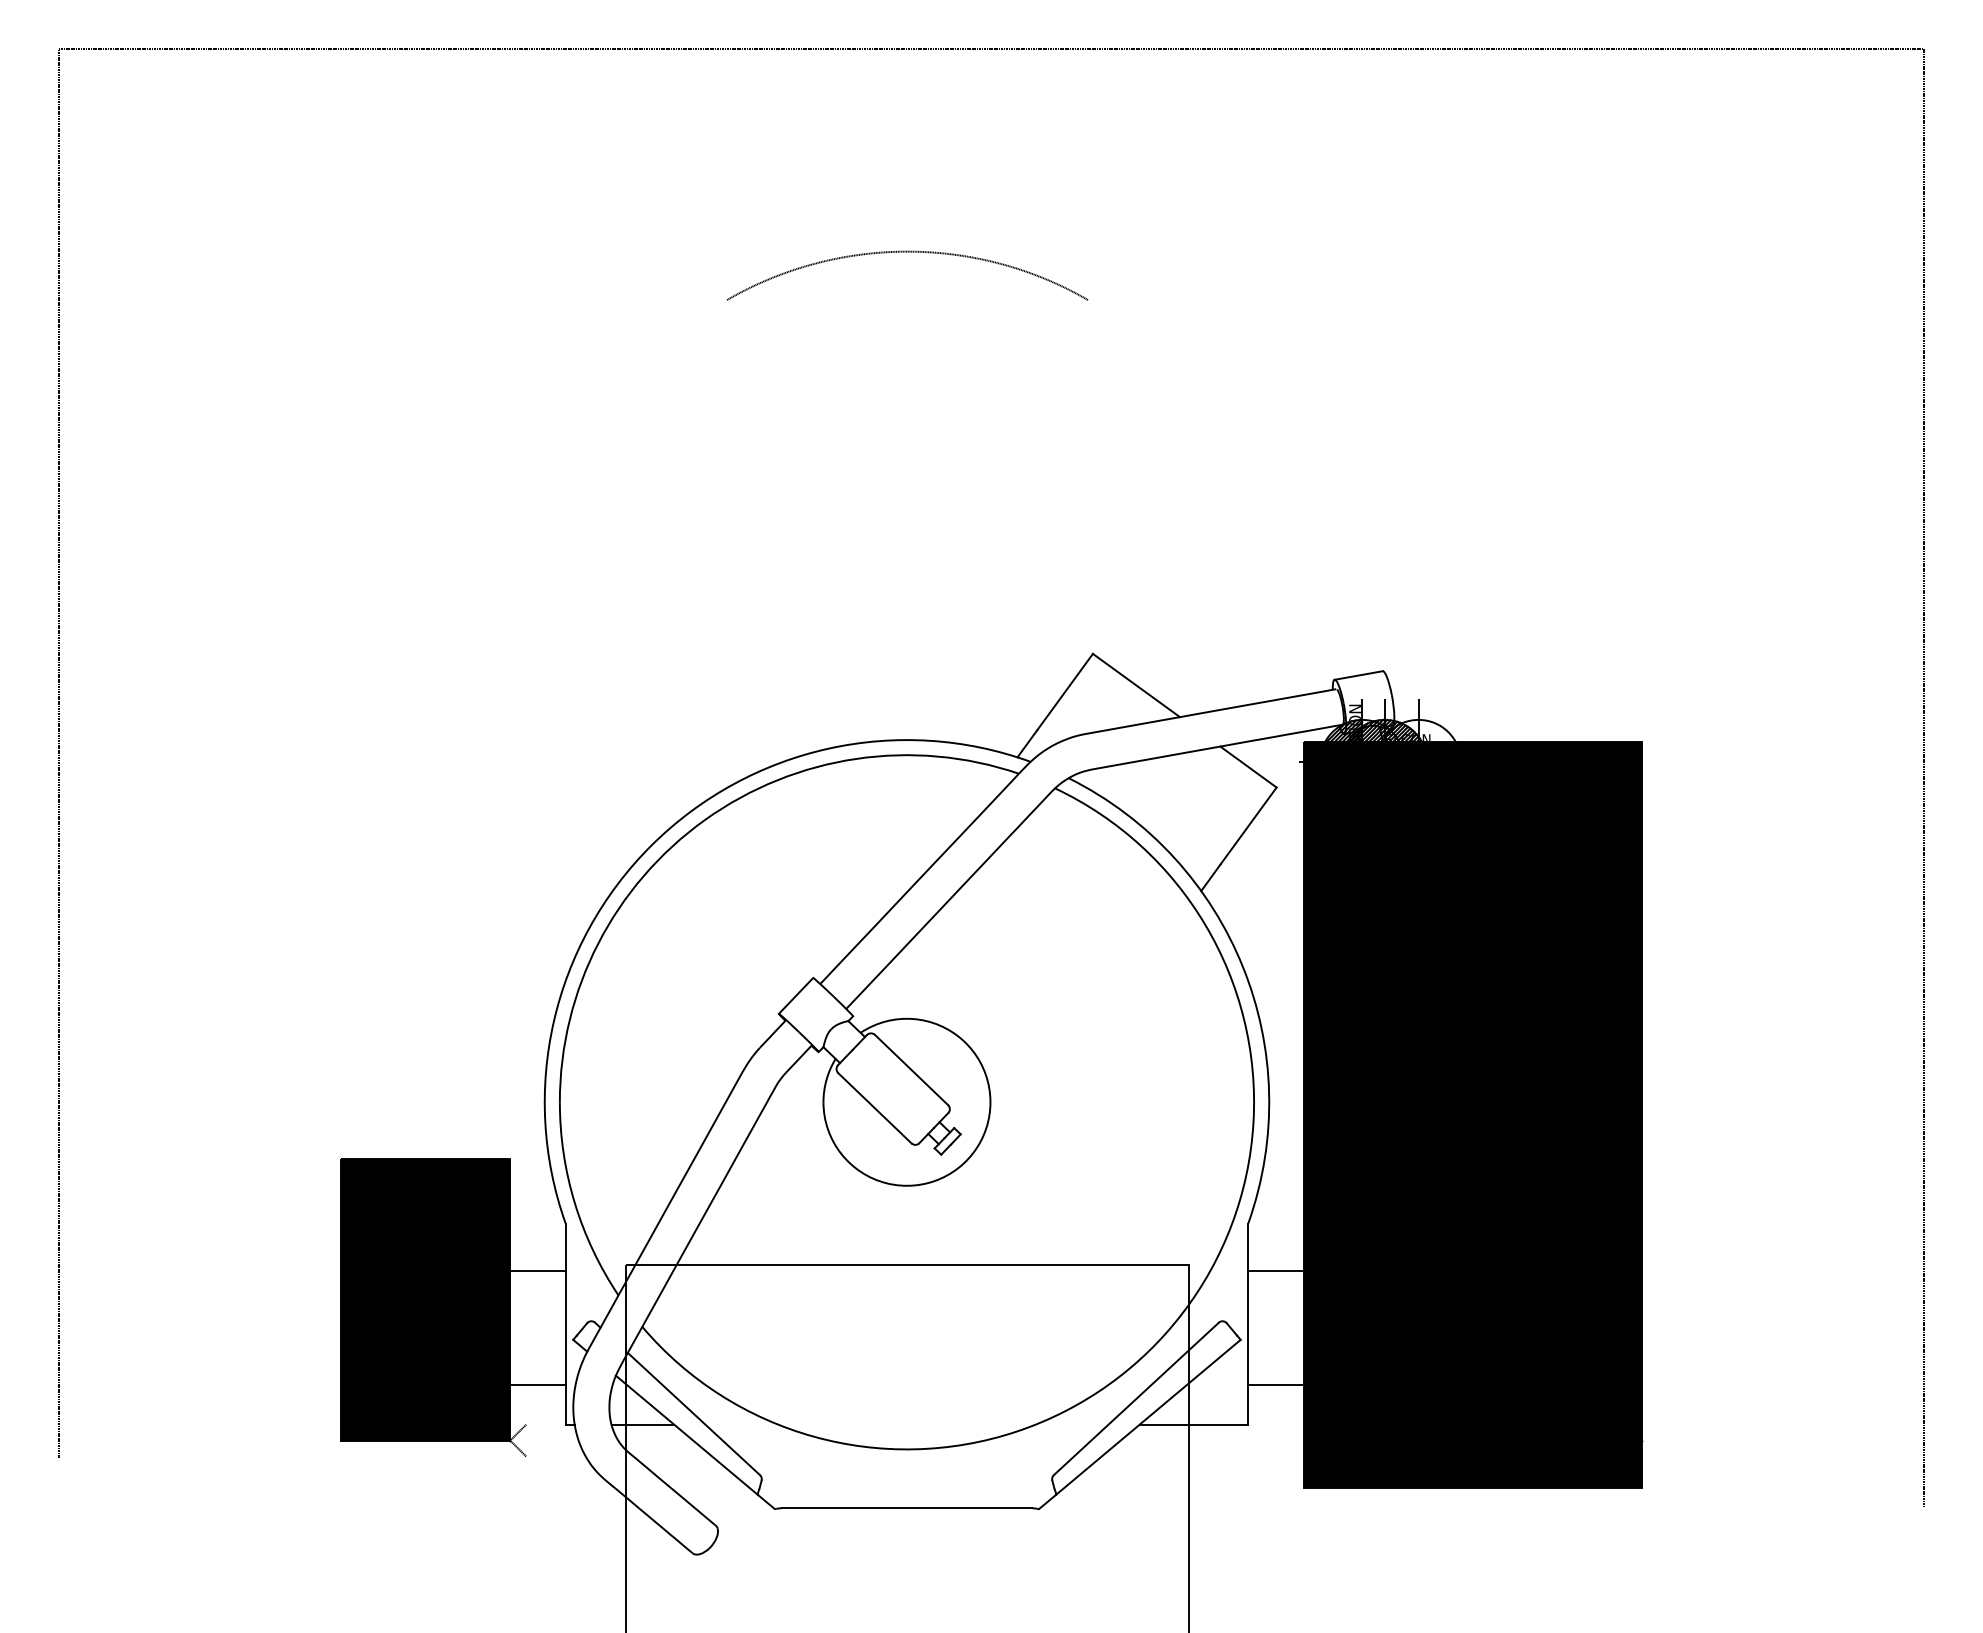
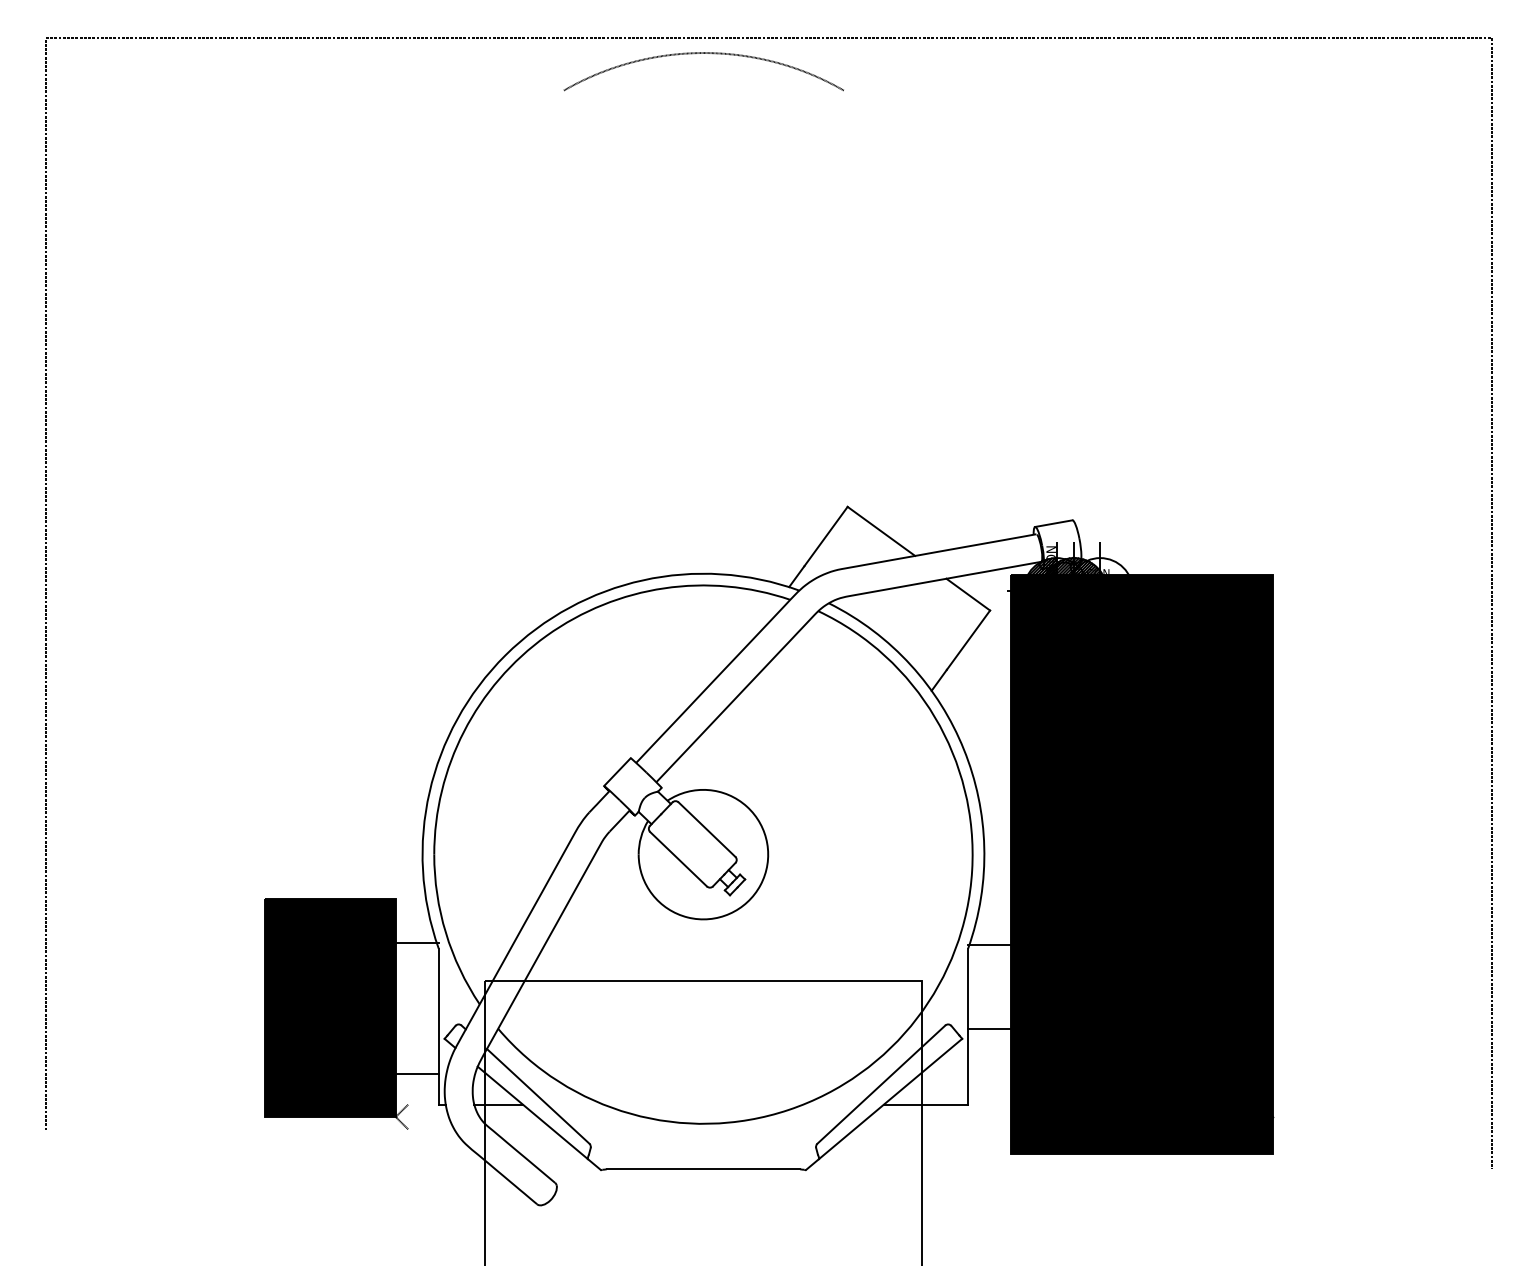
arc: (907, 252) -> (703, 53), moved
line: (537, 1270) -> (416, 943), moved
line: (1275, 1270) -> (989, 944), moved
line: (1275, 1384) -> (989, 1028), moved

